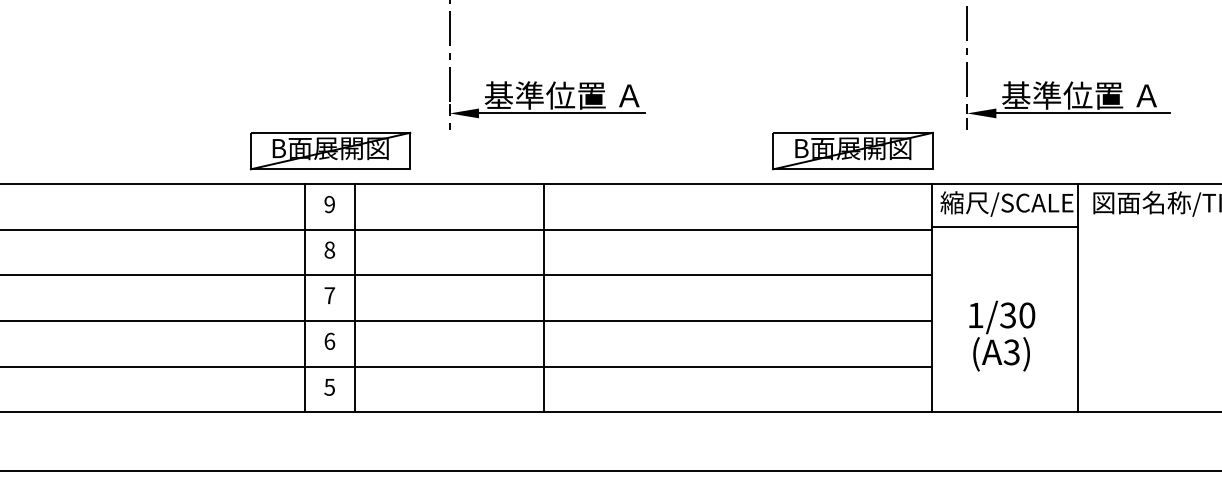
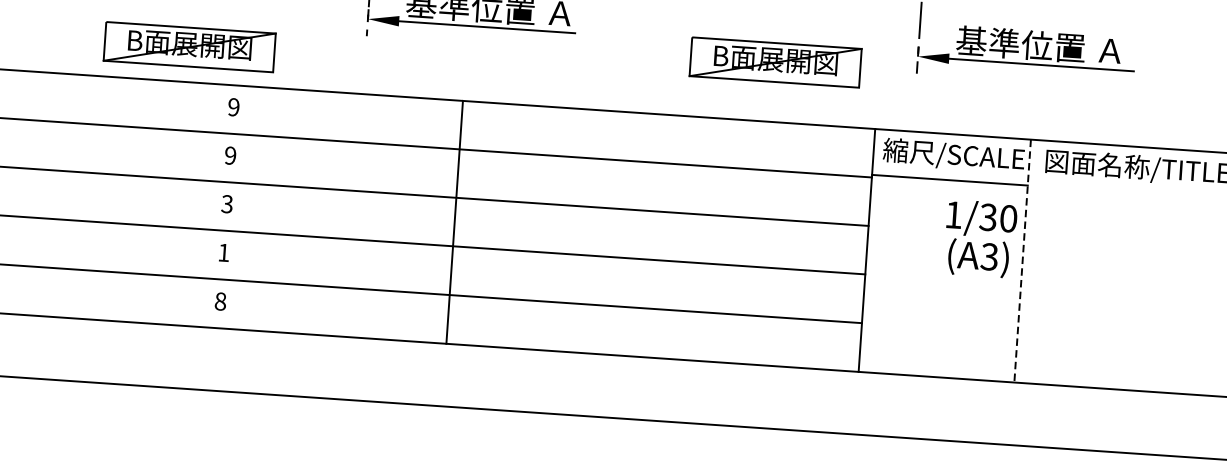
part: (330, 150) -> (189, 46), moved
part: (852, 150) -> (775, 61), moved
text: (329, 249) -> (230, 155), 8 -> 9
text: (329, 295) -> (227, 203), 7 -> 3
line: (304, 297) -> (200, 204), removed
line: (355, 297) -> (254, 207), removed
line: (1078, 298) -> (1023, 261), solid -> dashed
text: (1002, 335) -> (980, 238), moved
text: (329, 341) -> (223, 252), 6 -> 1
text: (329, 386) -> (220, 300), 5 -> 8

